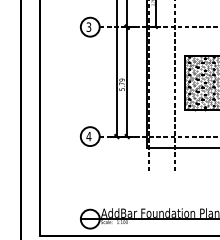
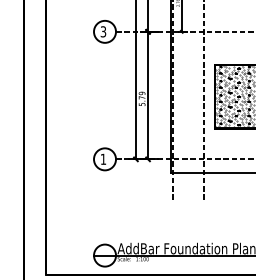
text: (88, 136) -> (102, 159), 4 -> 1

